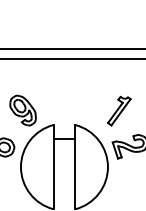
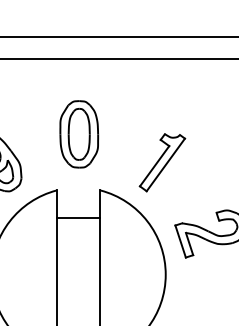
part: (64, 96) -> (78, 133), added
part: (119, 110) -> (162, 161), moved

